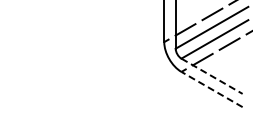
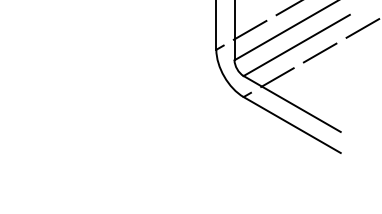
line: (212, 76) -> (292, 104), dashed -> solid
line: (211, 89) -> (291, 125), dashed -> solid

